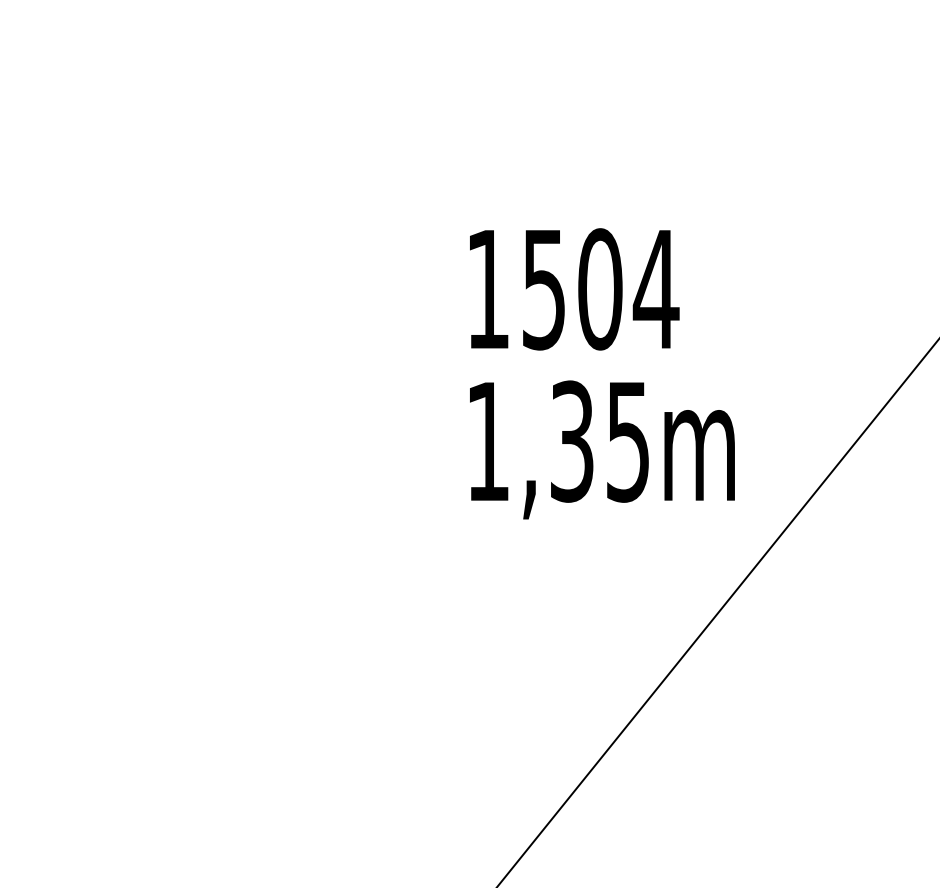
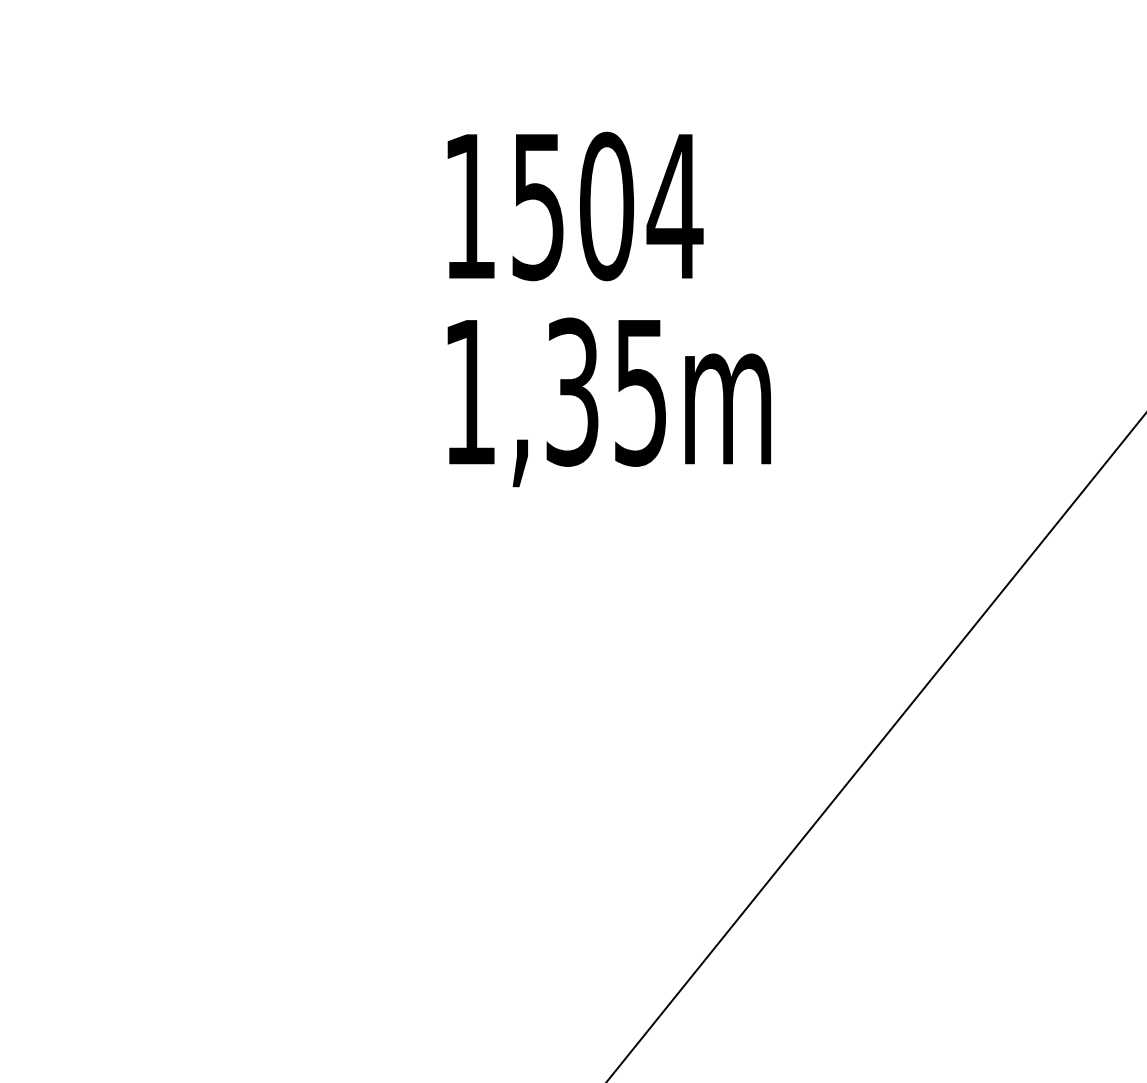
text: (602, 373) -> (609, 309), moved

